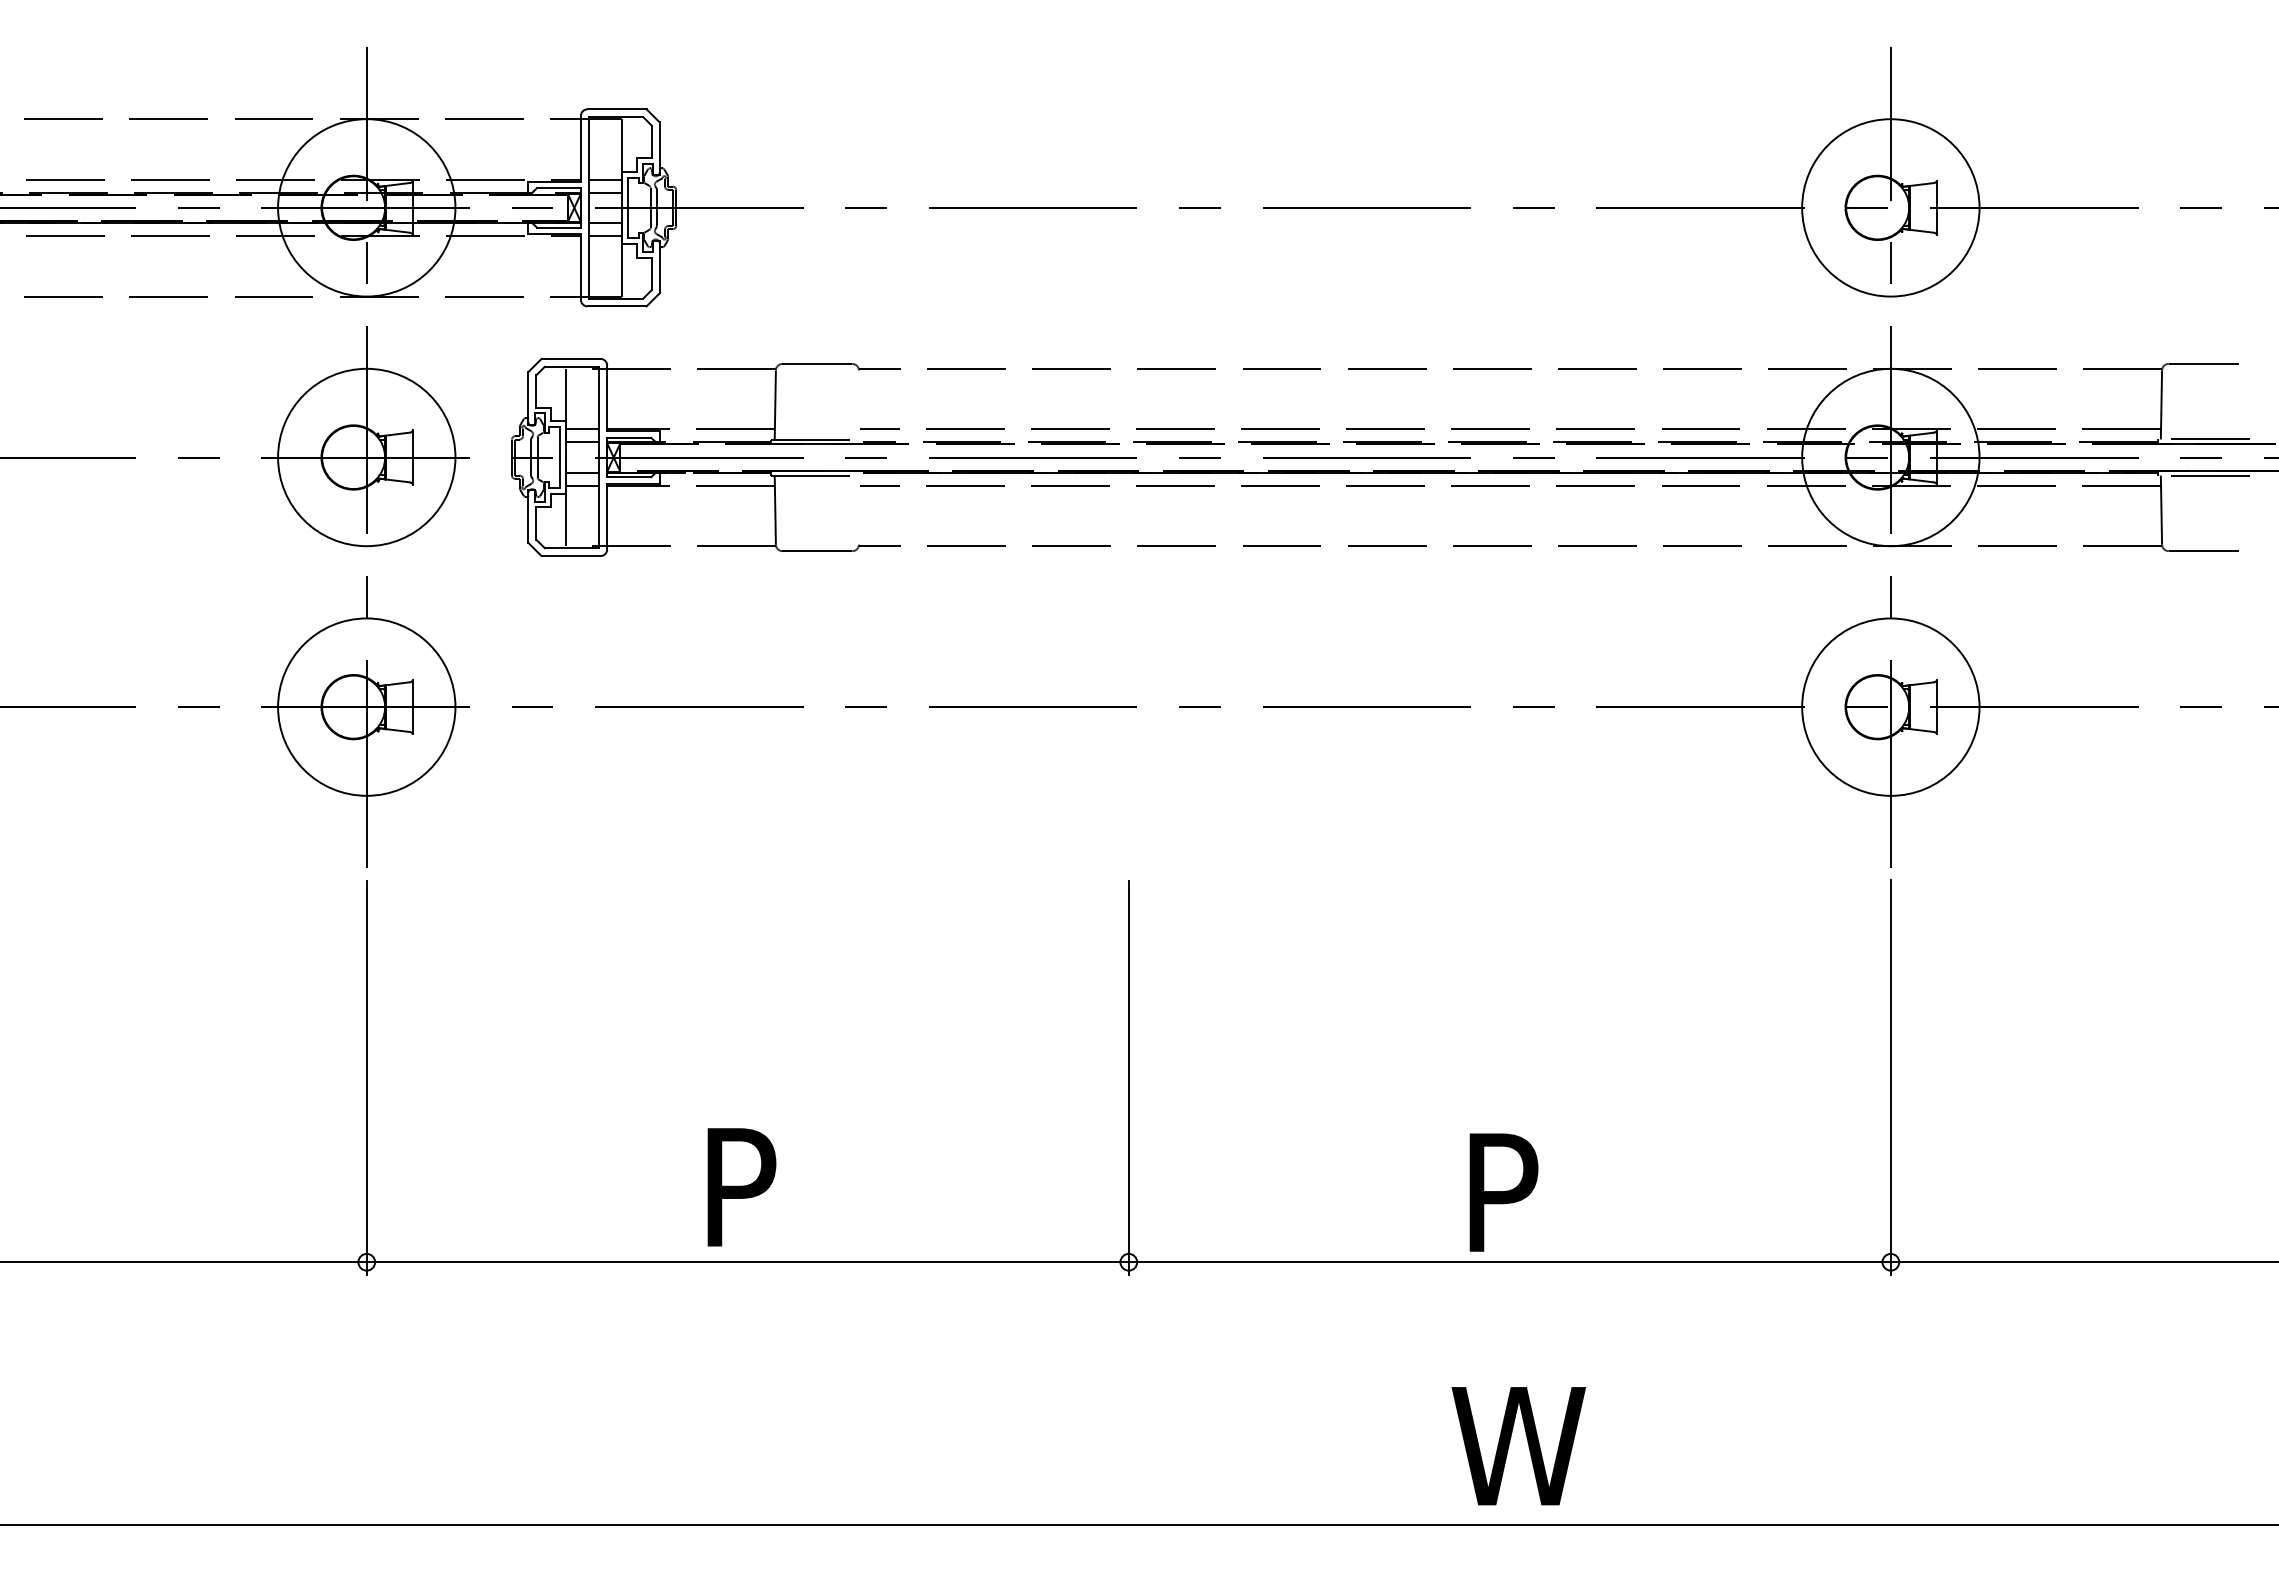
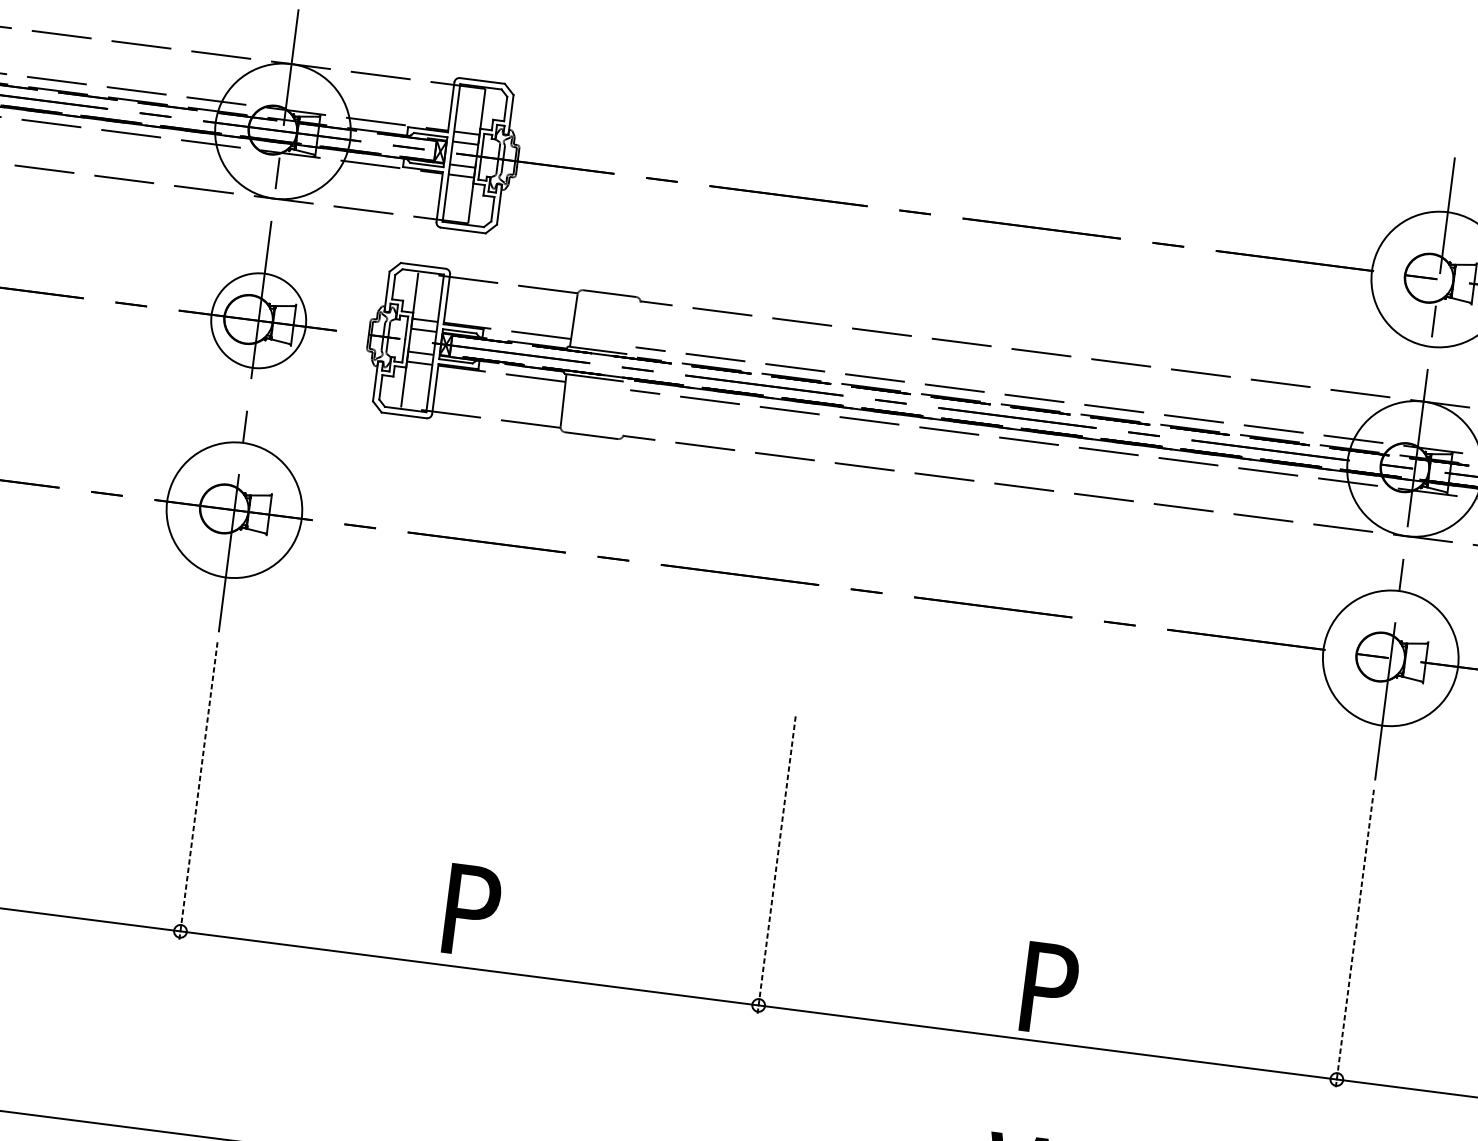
circle: (366, 457) -> (258, 320), size x0.7
line: (366, 1078) -> (198, 791), solid -> dashed
line: (1128, 1078) -> (776, 865), solid -> dashed
line: (1890, 1078) -> (1354, 940), solid -> dashed

